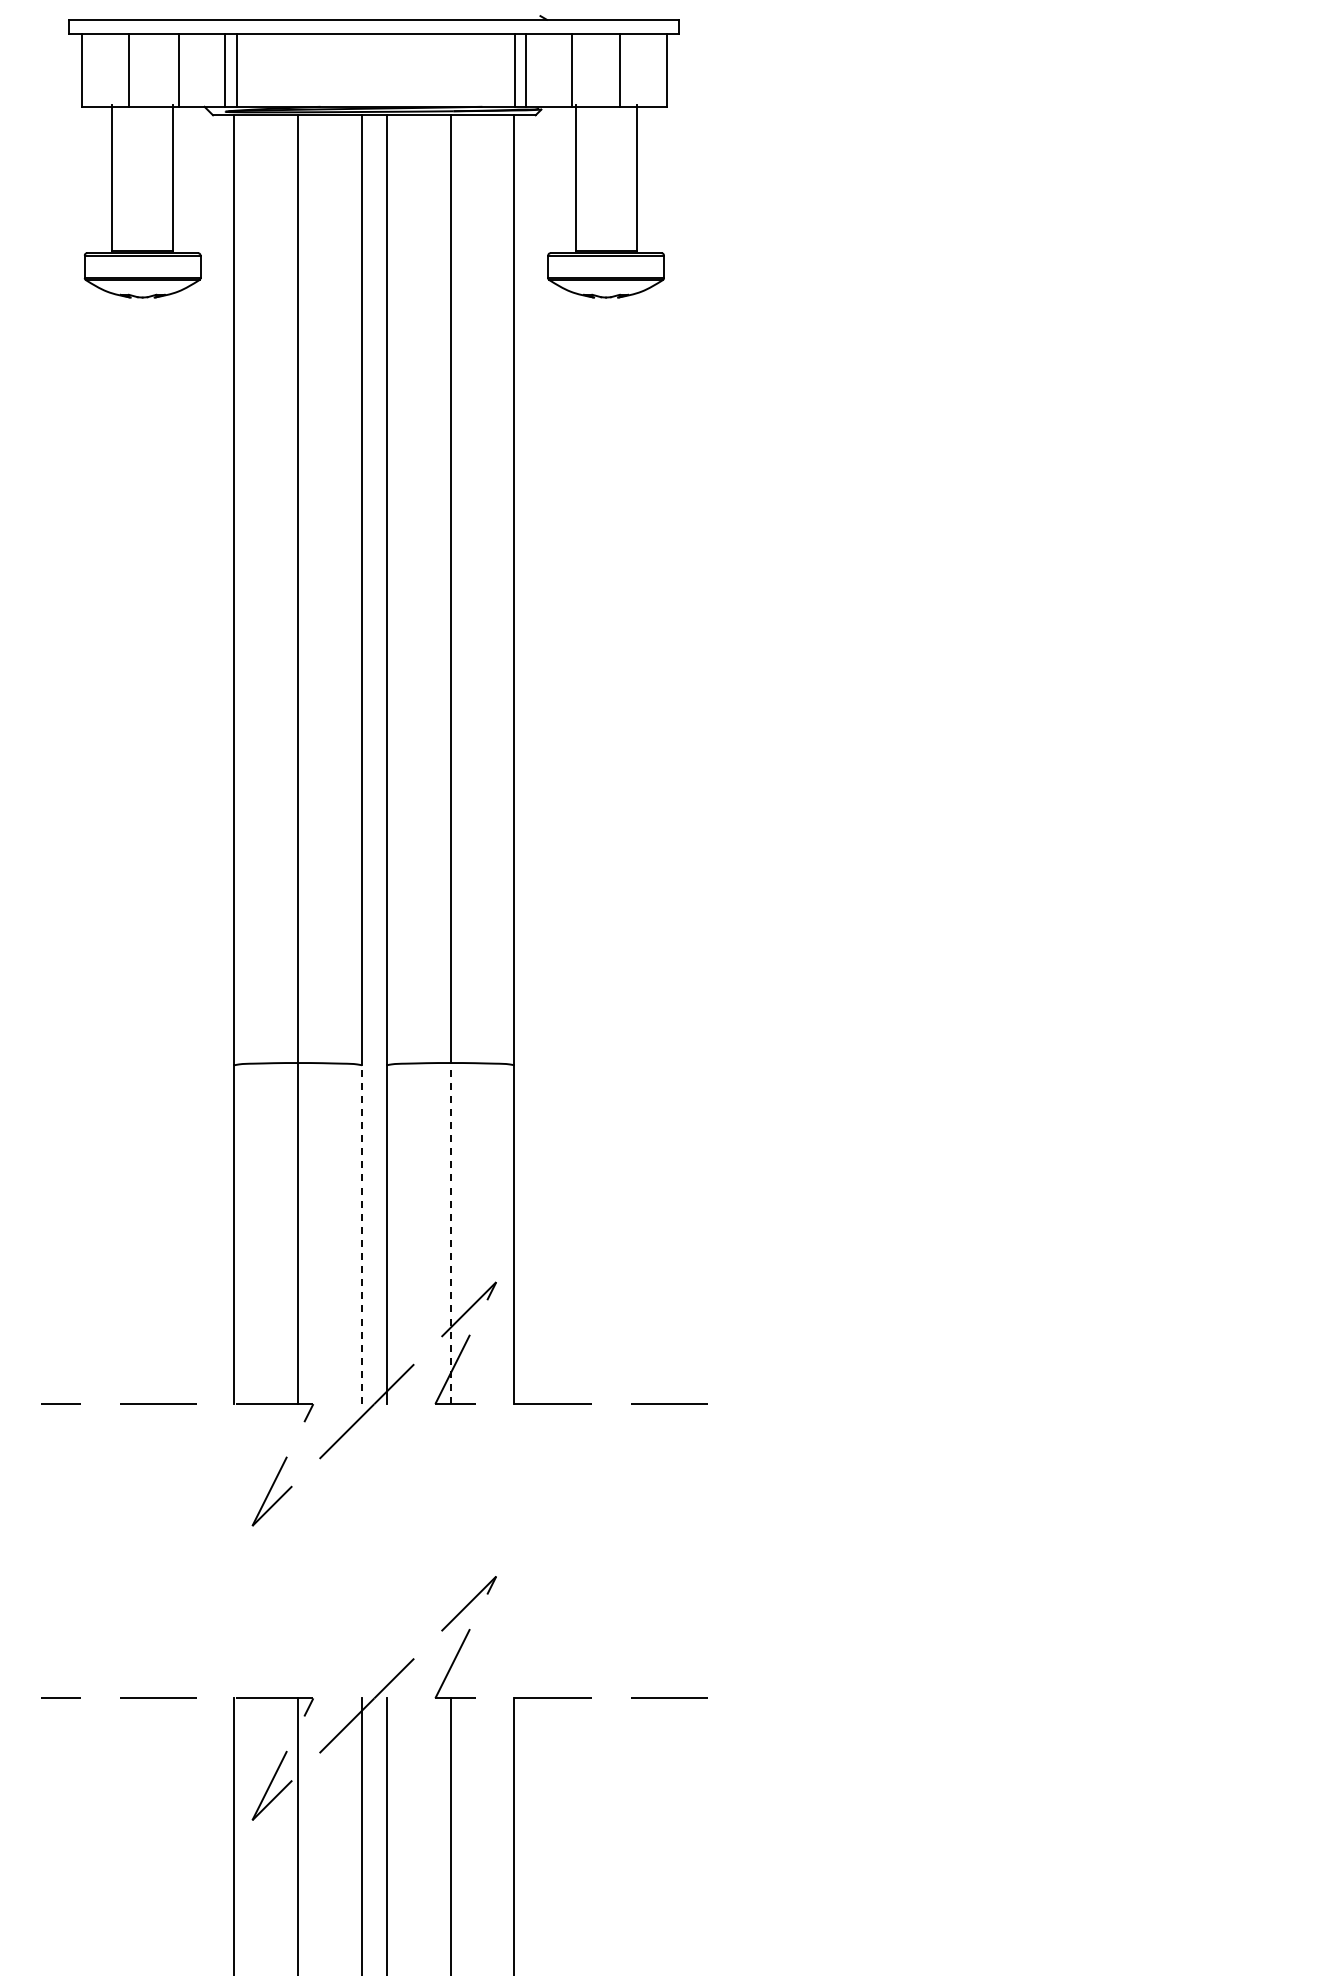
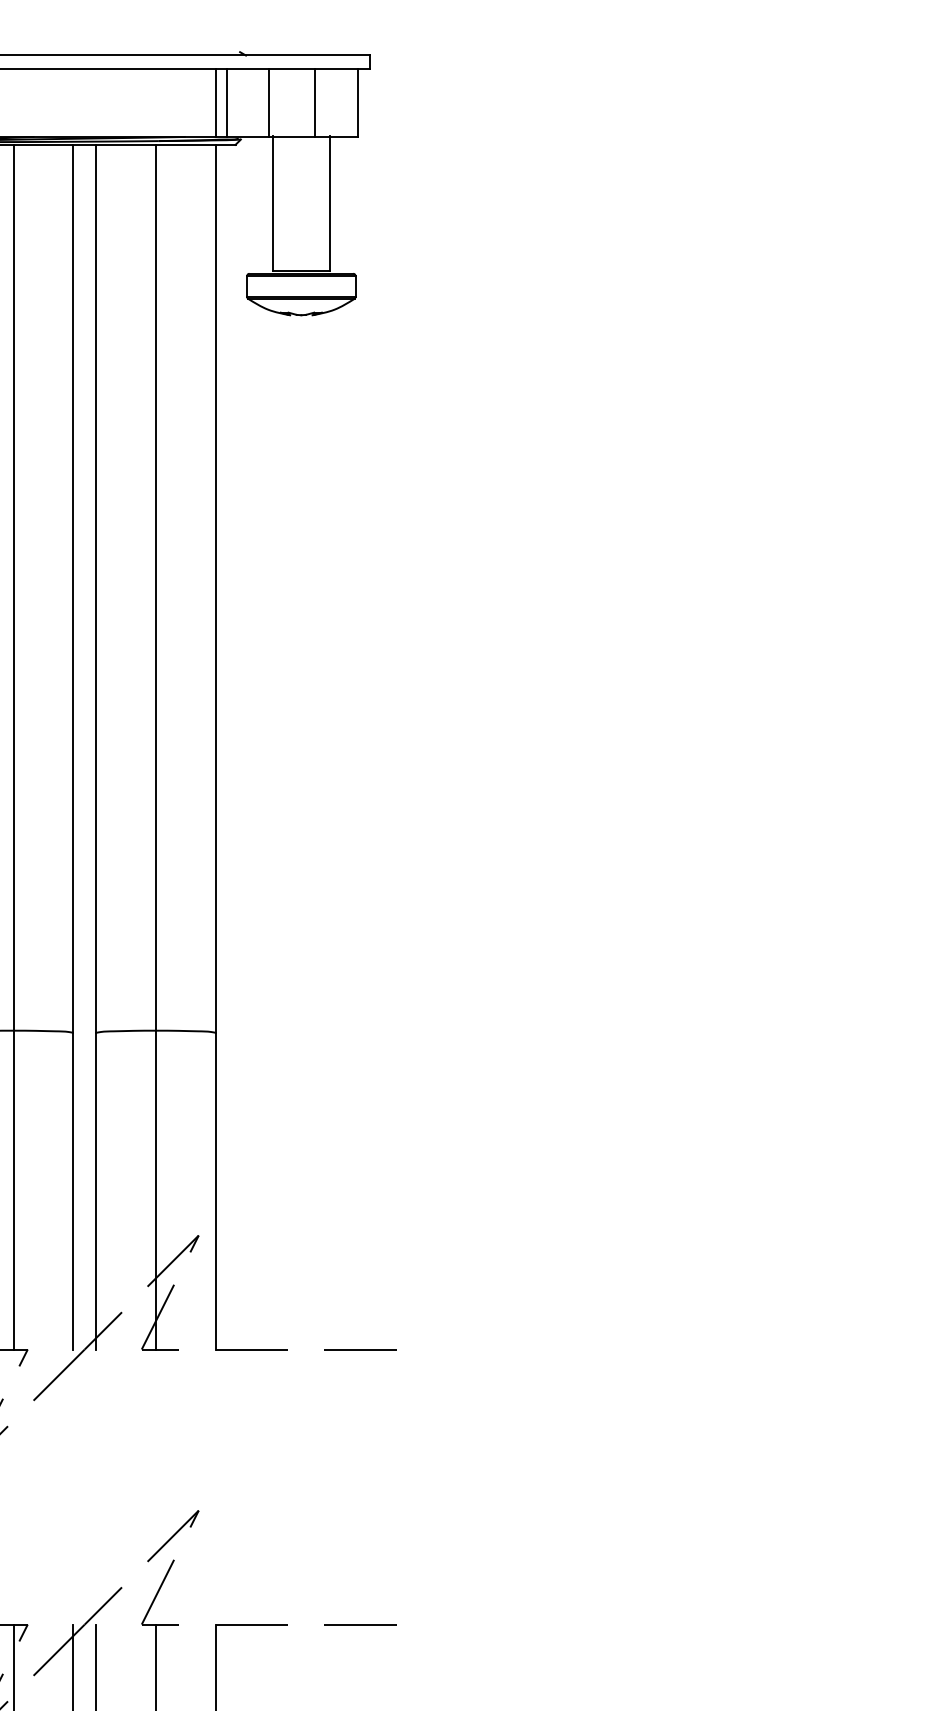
line: (450, 1233) -> (155, 1190), dashed -> solid
line: (361, 1234) -> (72, 1190), dashed -> solid

